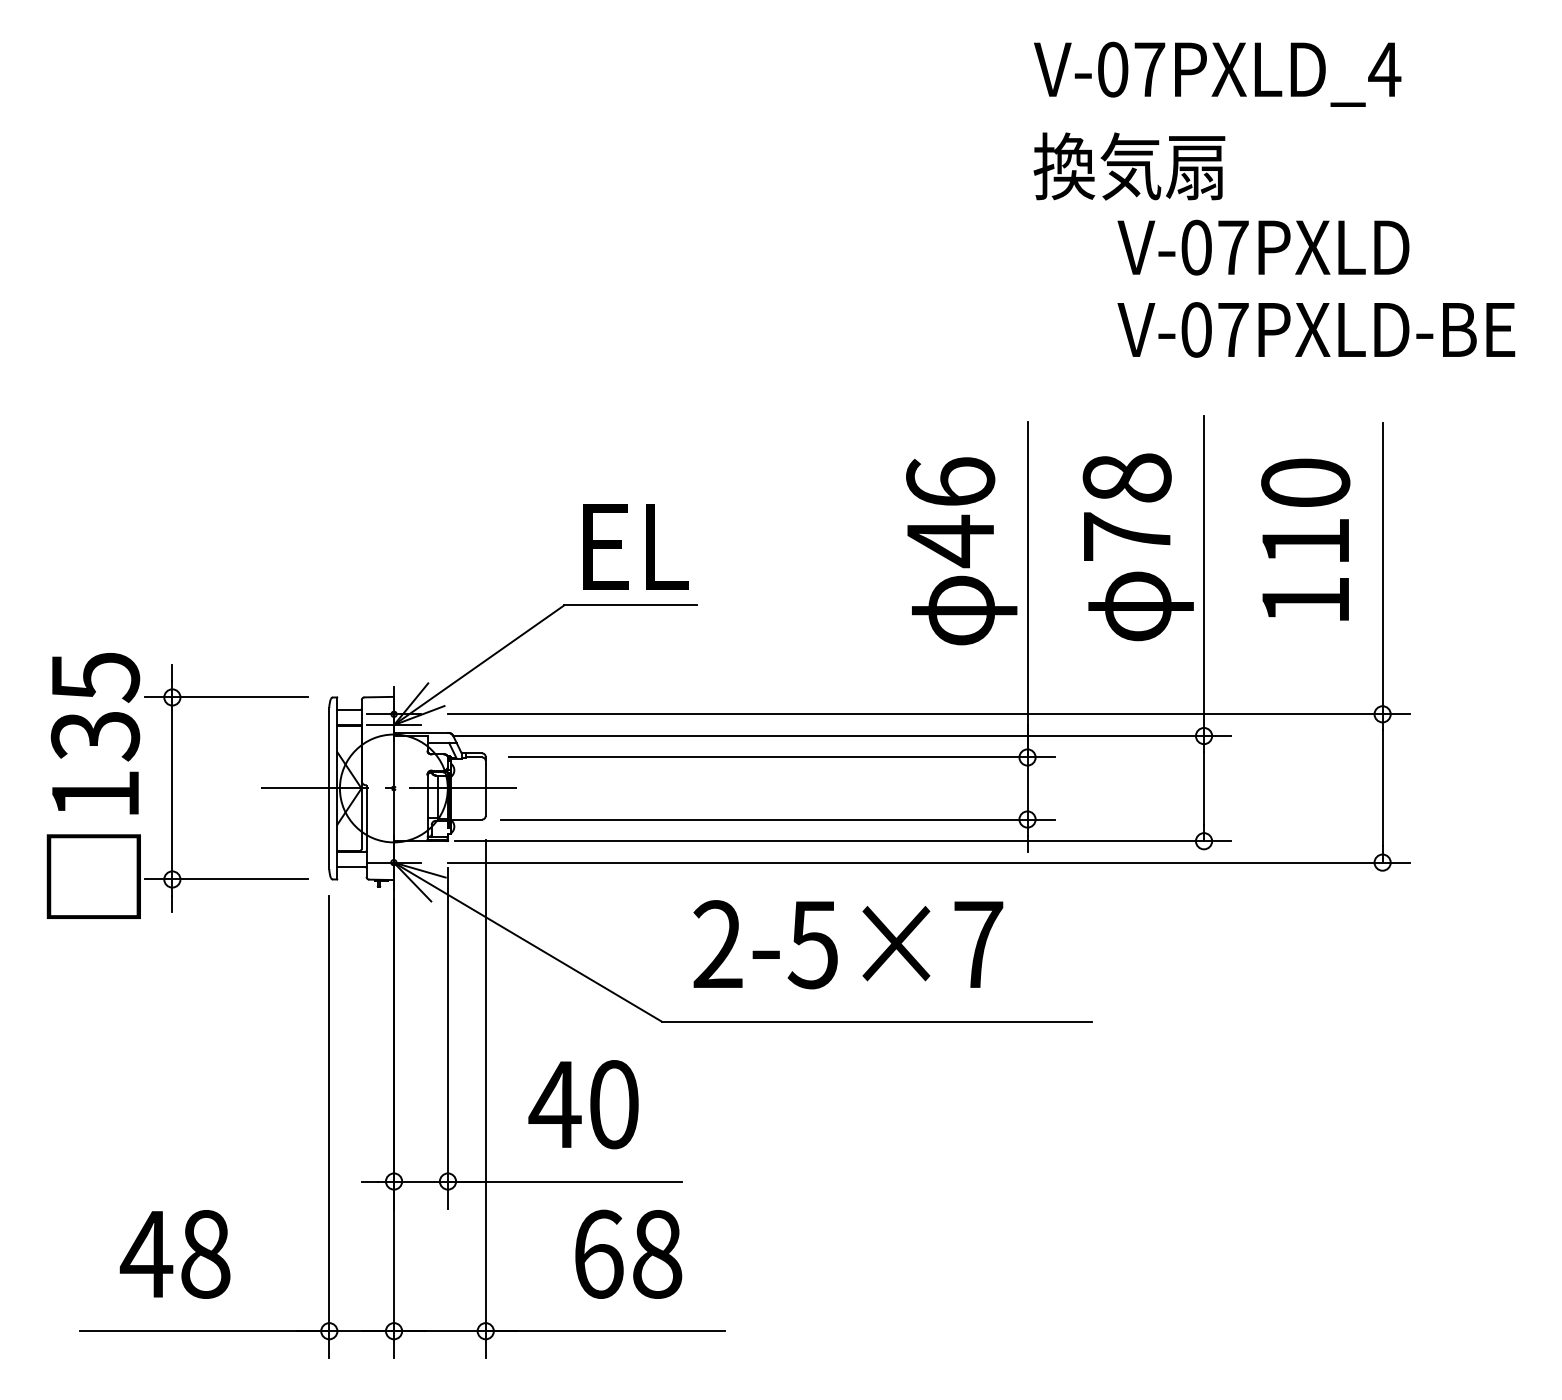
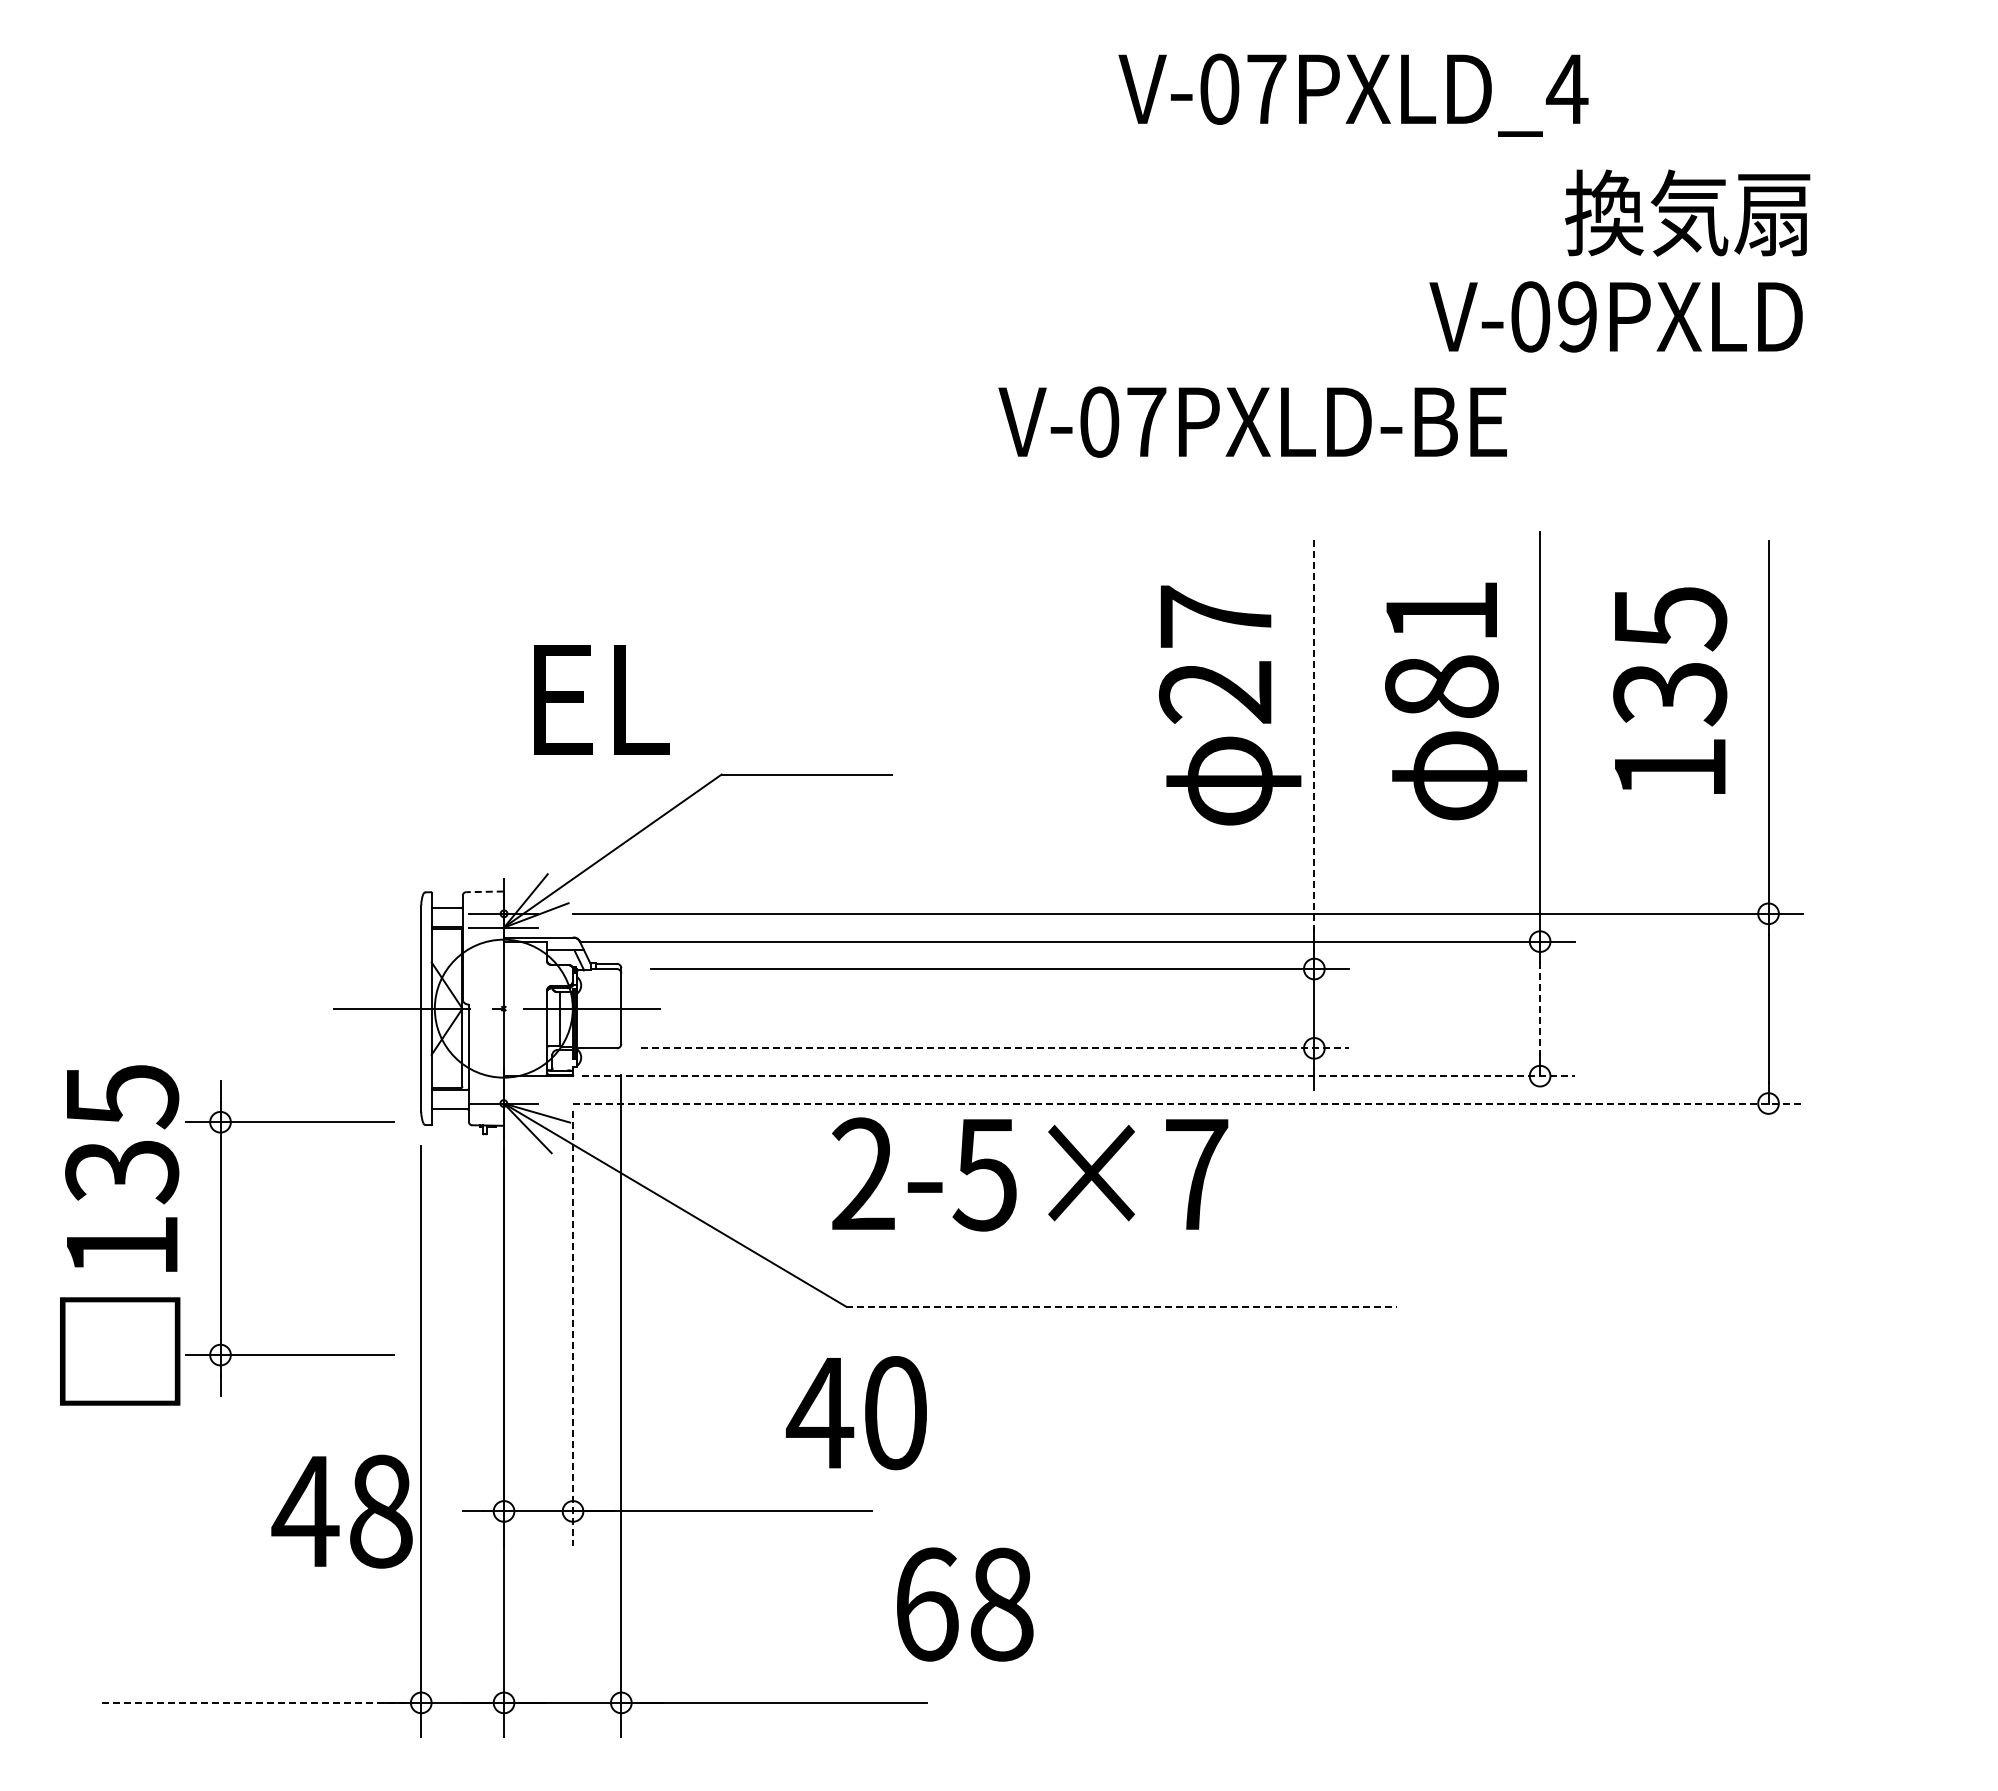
text: (1217, 73) -> (1353, 94), moved
text: (1129, 166) -> (1687, 212), moved
text: (1233, 247) -> (1577, 316), V-07PXLD -> V-09PXLD
text: (1316, 329) -> (1252, 421), moved
text: (1126, 507) -> (1441, 649), 78 -> 81
text: (951, 512) -> (1216, 655), 46 -> 27
text: (1305, 513) -> (1670, 656), 110 -> 135
text: (635, 546) -> (601, 699), moved
line: (1027, 589) -> (1314, 754), solid -> dashed
line: (378, 696) -> (484, 891), solid -> dashed
part: (177, 785) -> (227, 1235), moved
line: (1204, 788) -> (1540, 1008), solid -> dashed
line: (778, 819) -> (995, 1048), solid -> dashed
line: (843, 841) -> (1078, 1076), solid -> dashed
line: (929, 862) -> (1188, 1103), solid -> dashed
text: (848, 944) -> (1030, 1174), moved
line: (877, 1021) -> (1122, 1306), solid -> dashed
line: (448, 1038) -> (573, 1328), solid -> dashed
text: (583, 1104) -> (856, 1413), moved
text: (174, 1254) -> (341, 1511), moved
text: (628, 1254) -> (965, 1604), moved
line: (205, 1330) -> (262, 1702), solid -> dashed

